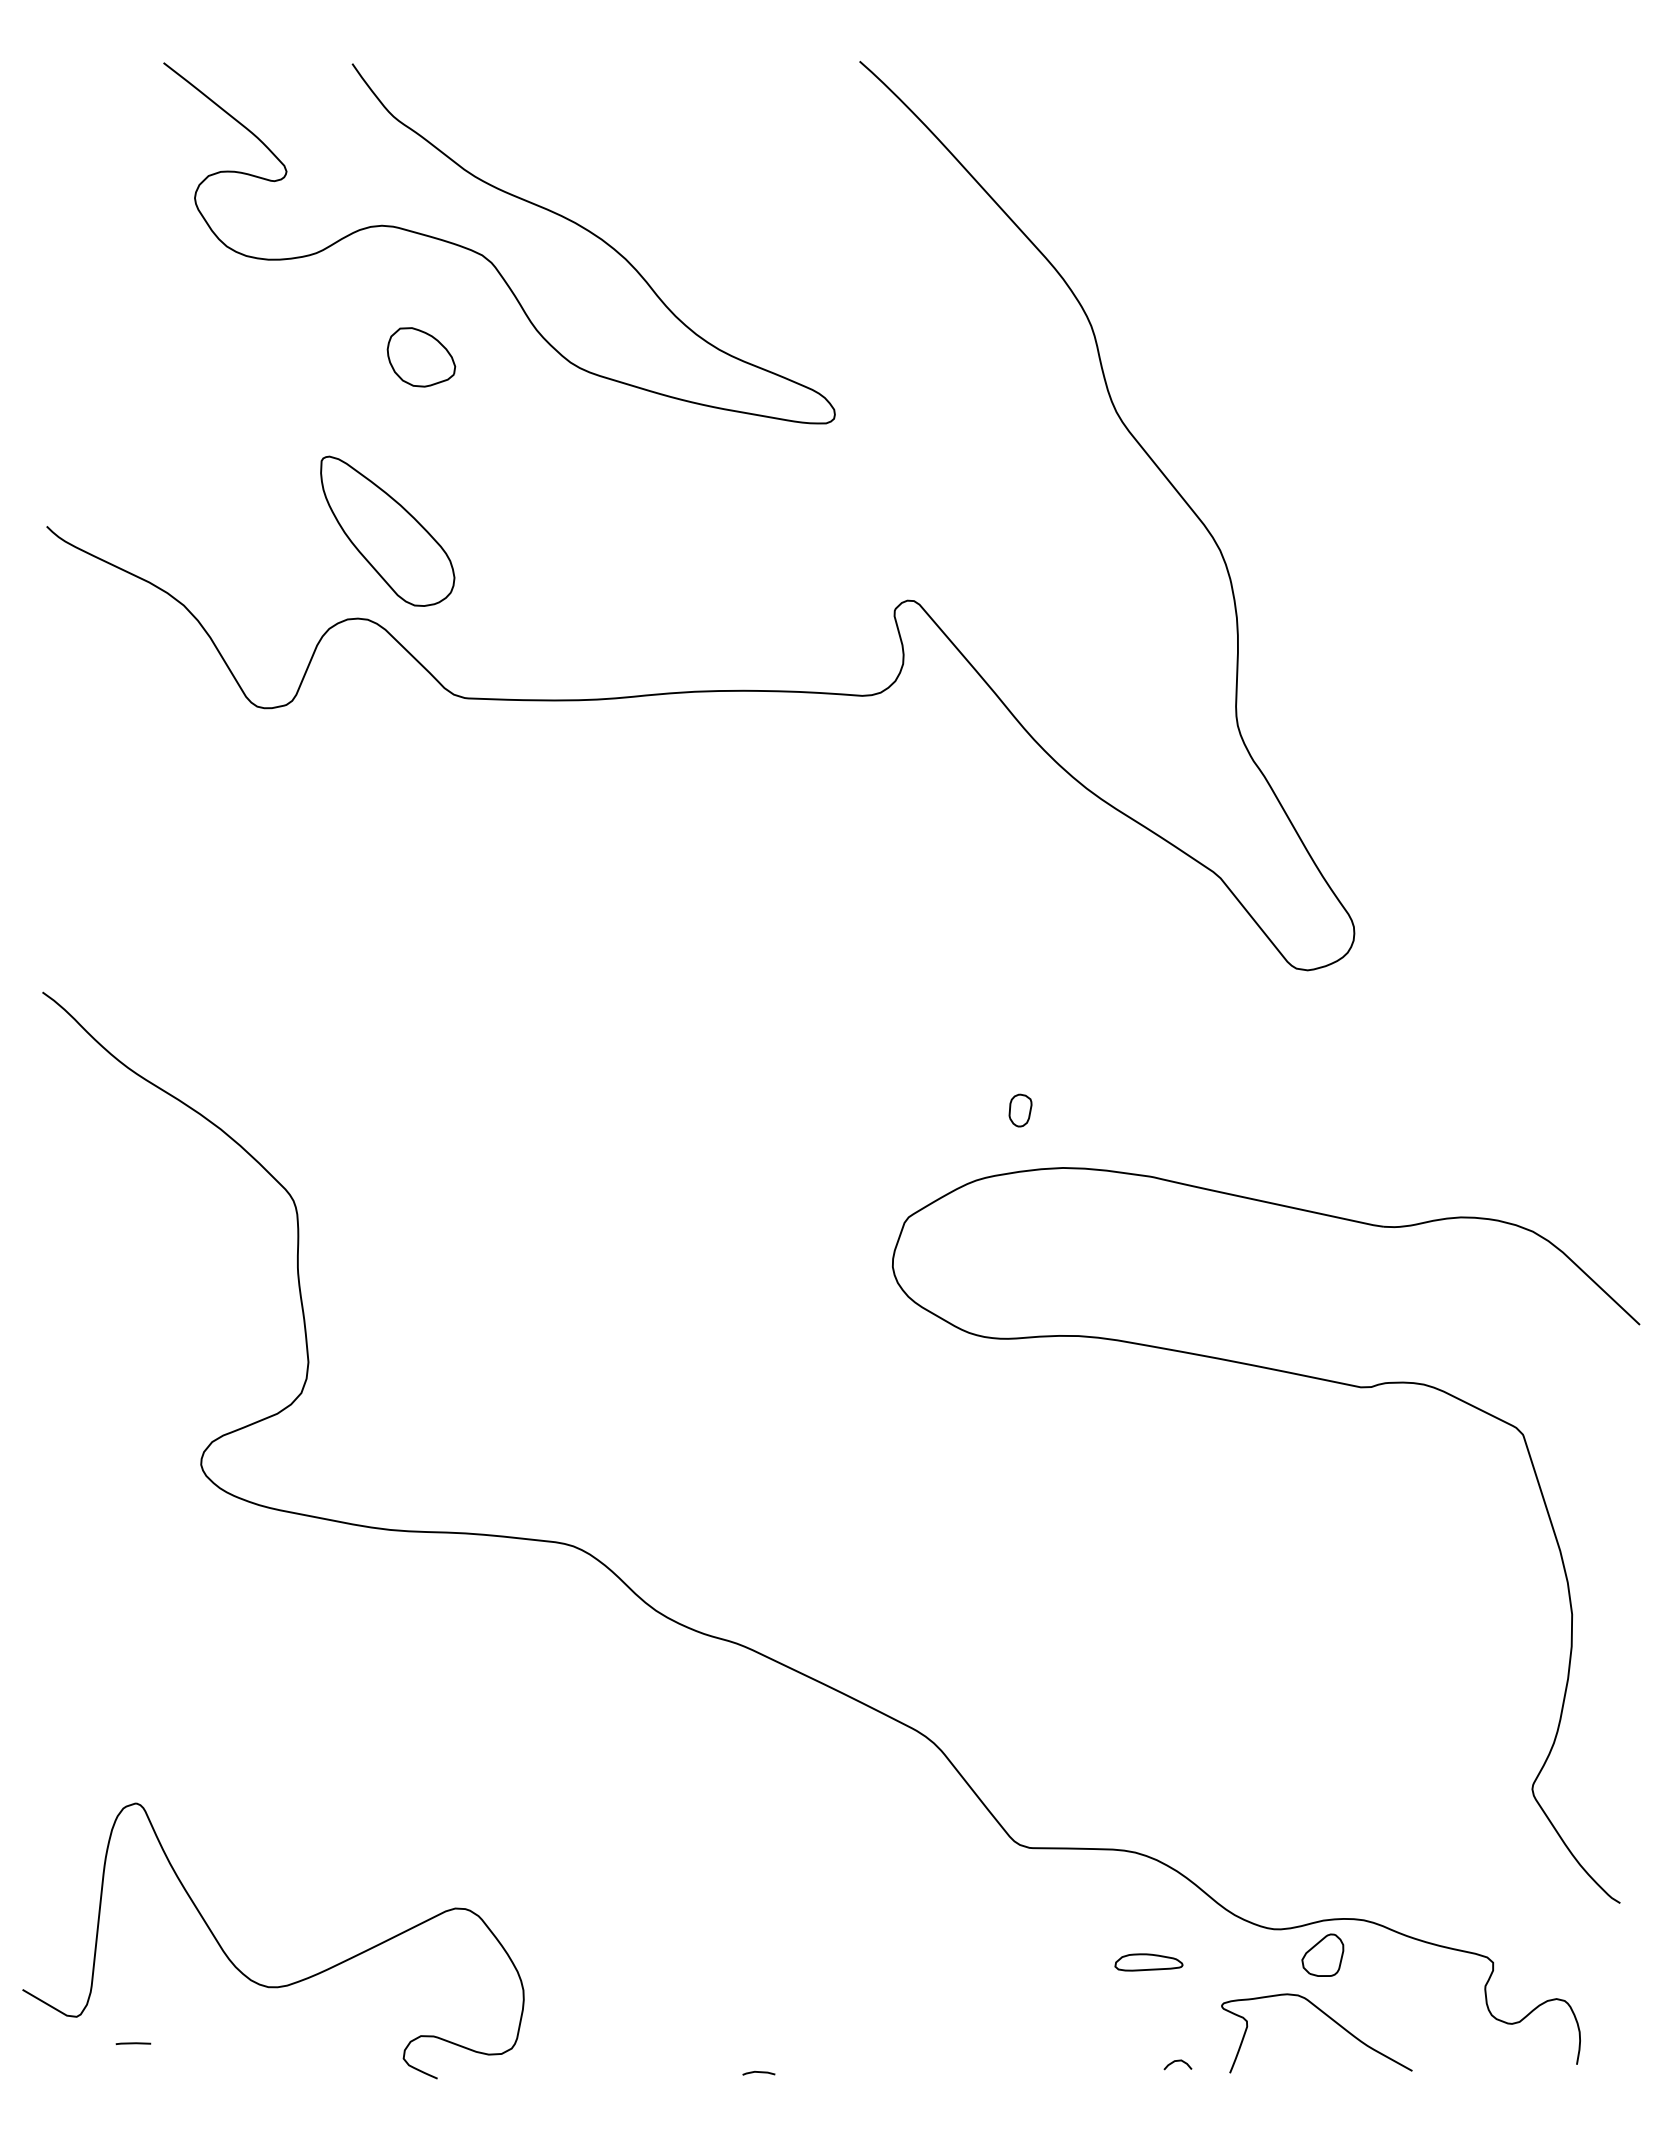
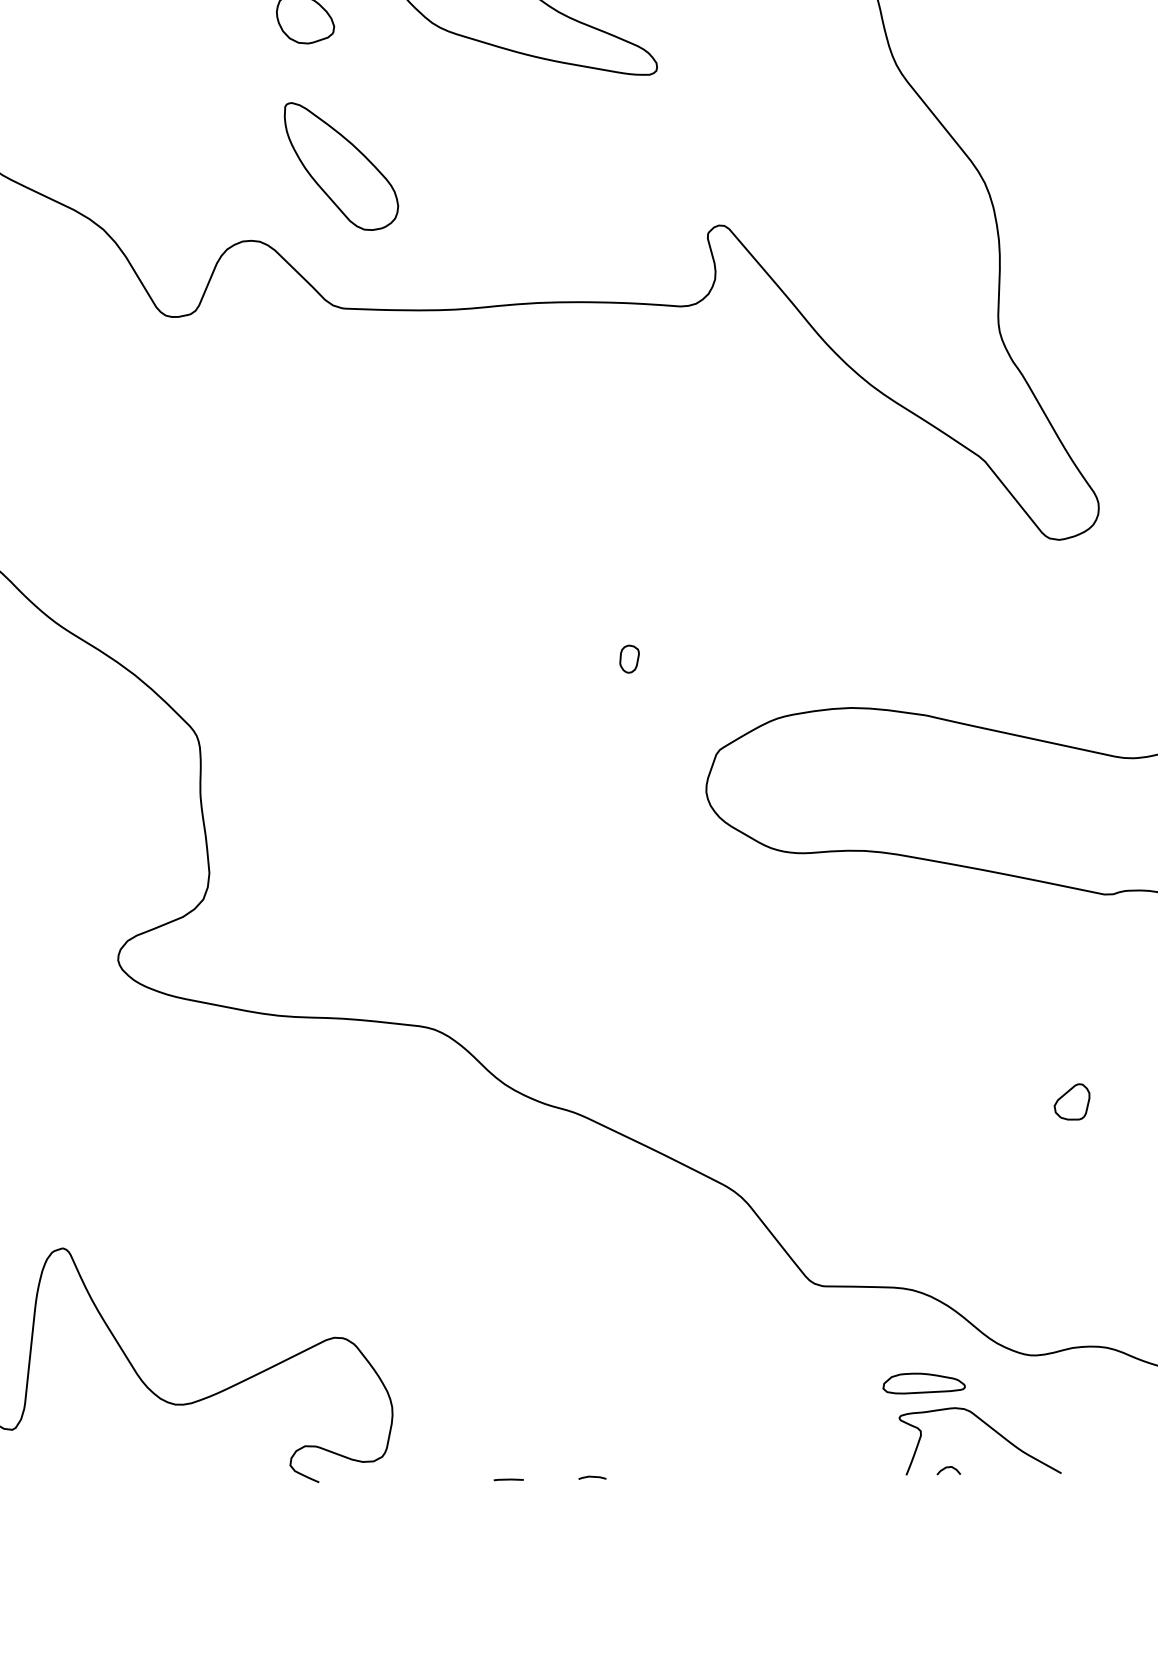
part: (387, 530) -> (341, 165), moved
part: (1020, 1110) -> (629, 659), moved
part: (1322, 1954) -> (1071, 1101), moved
part: (1148, 1962) -> (923, 1383), size x1.43
curve: (1326, 2016) -> (988, 1427), moved
line: (133, 2043) -> (508, 1479), moved

